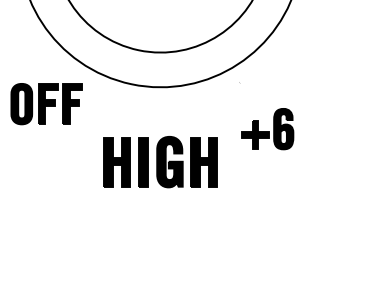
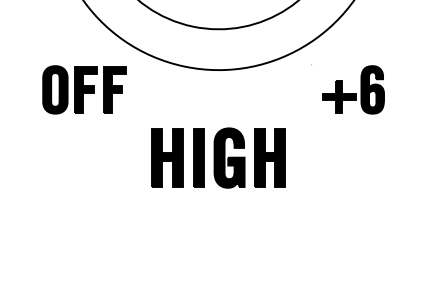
part: (267, 129) -> (353, 90), moved

